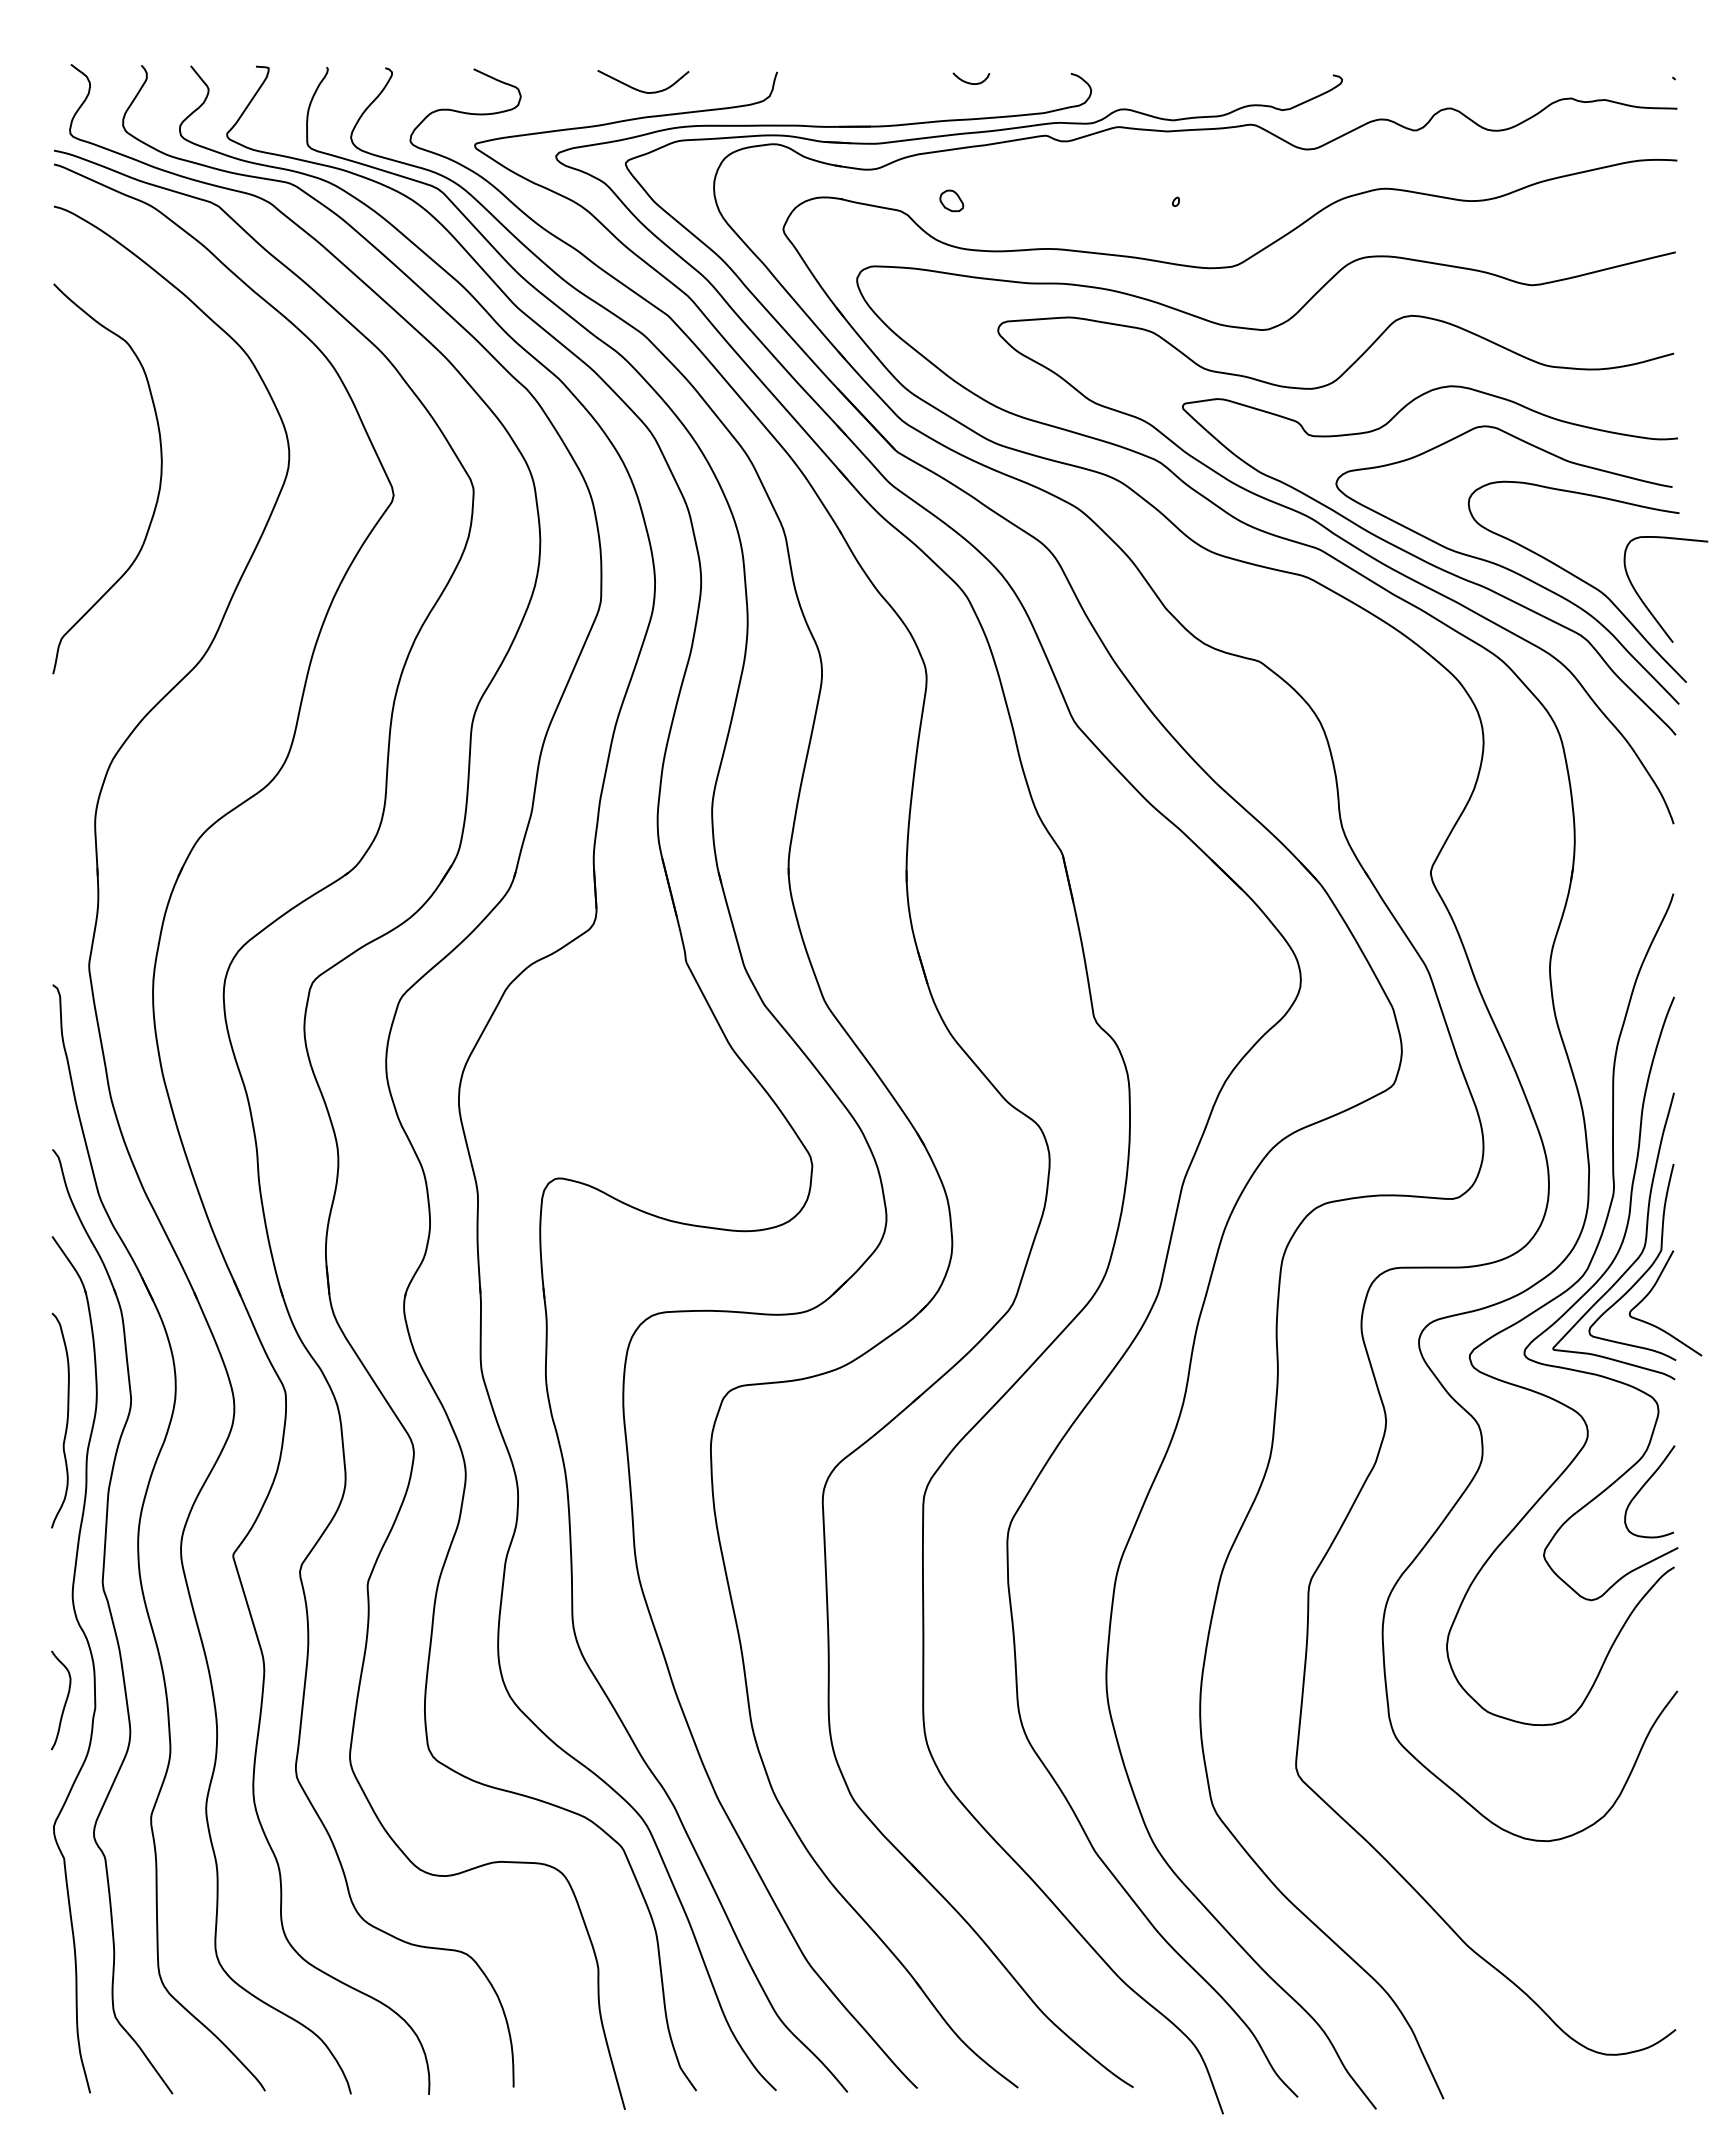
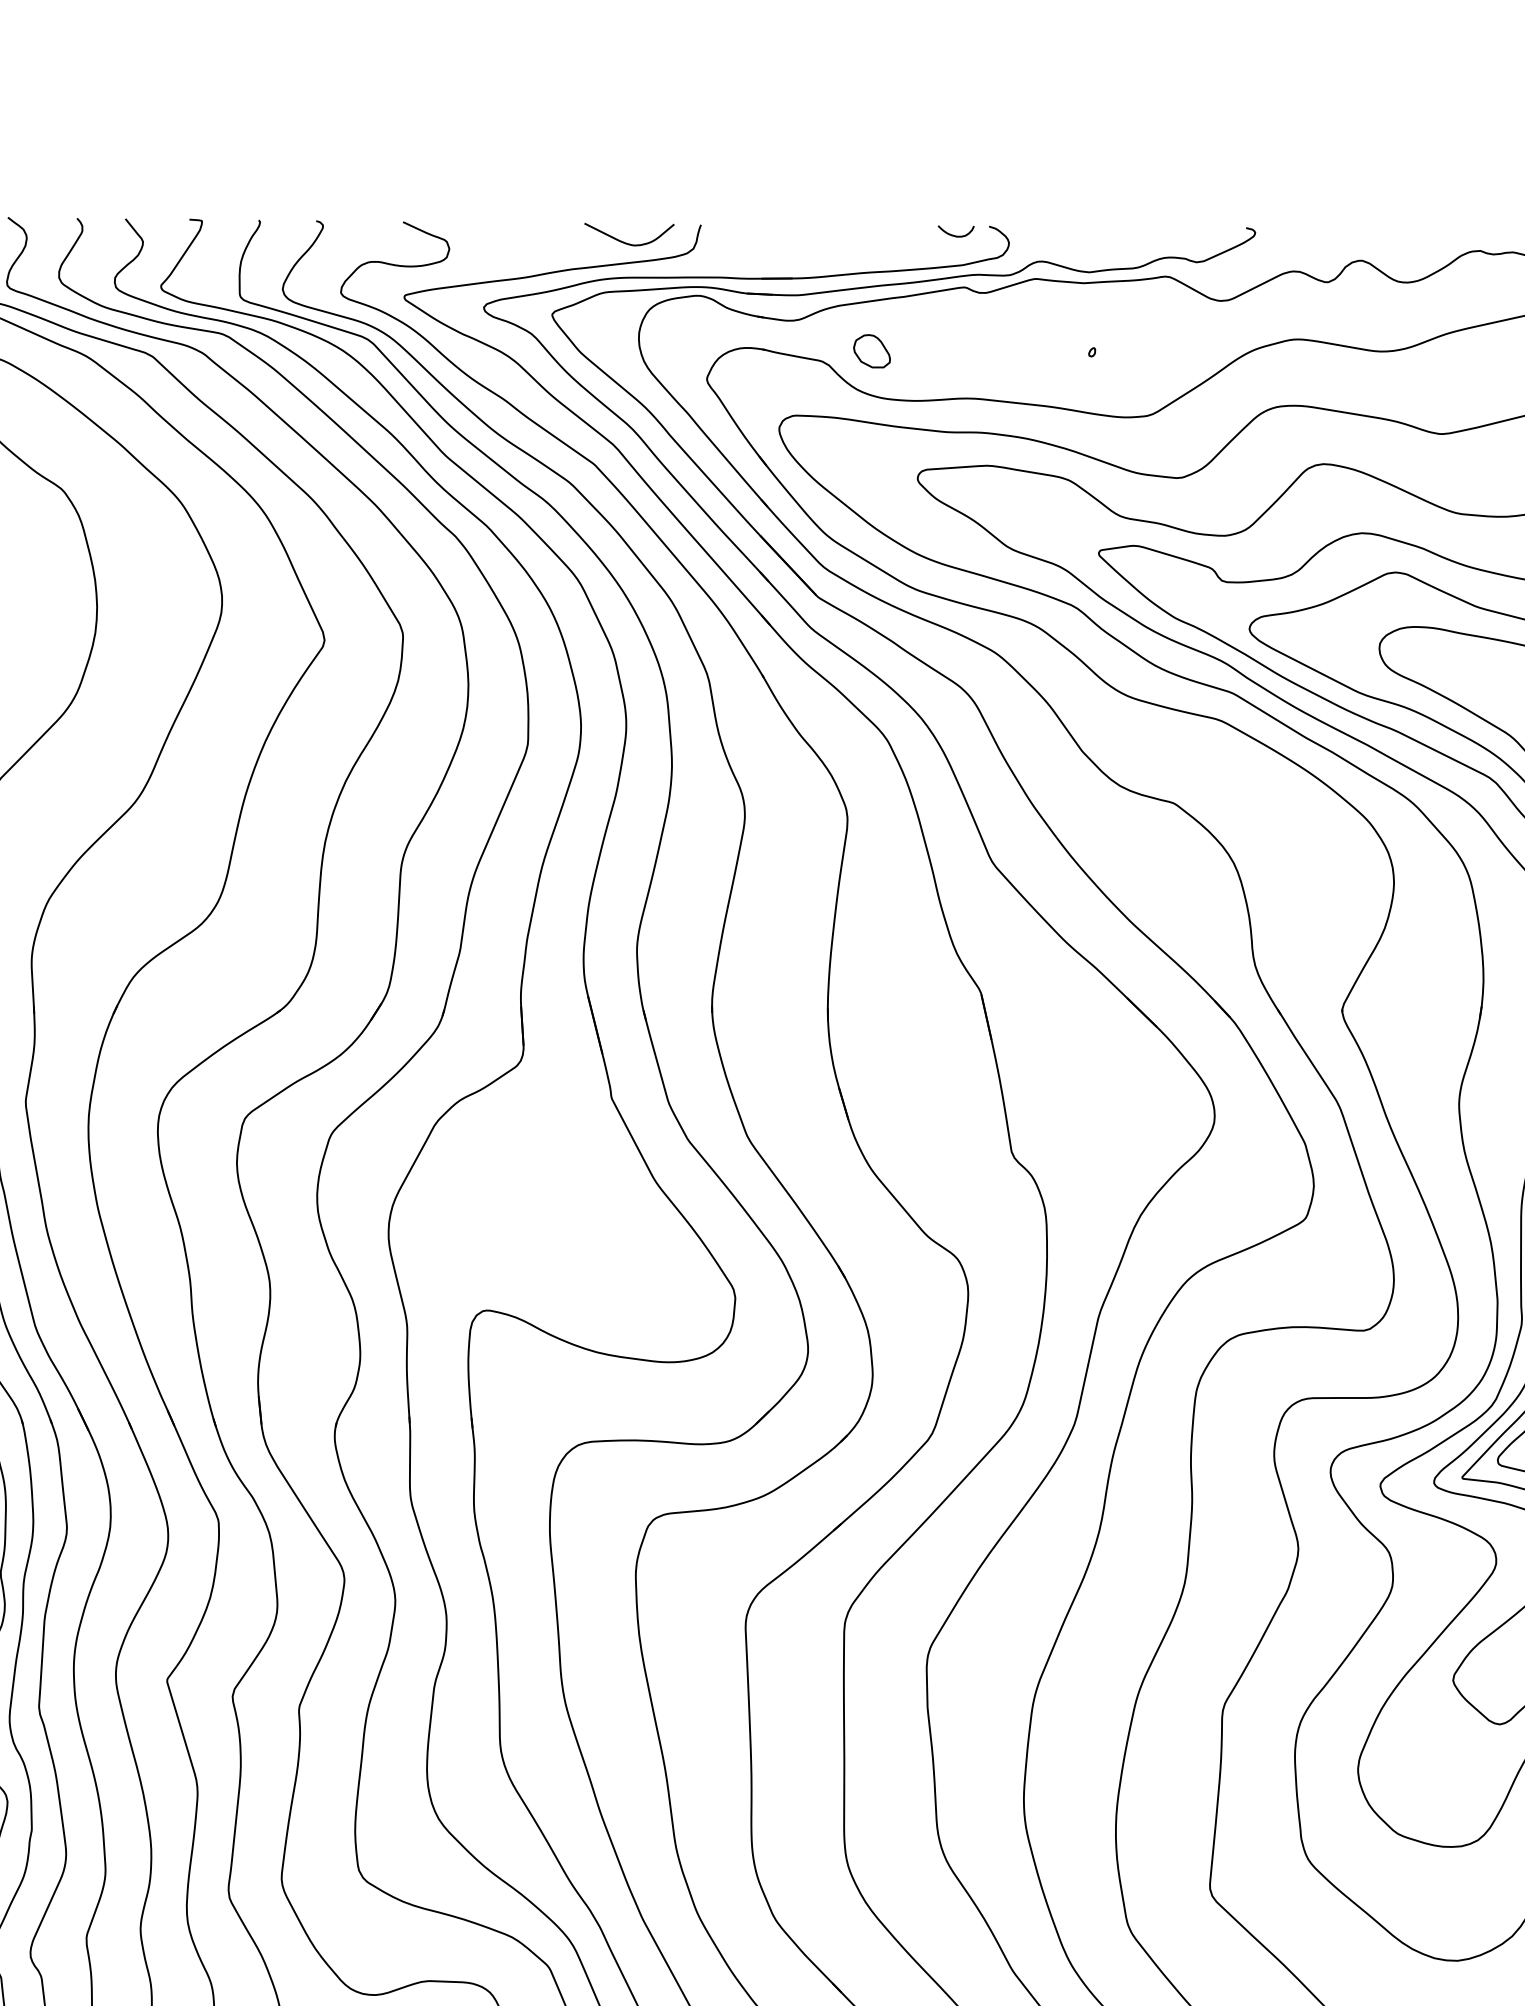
curve: (971, 82) -> (956, 235), moved
curve: (639, 89) -> (625, 242), moved
part: (951, 200) -> (871, 350), size x1.6

